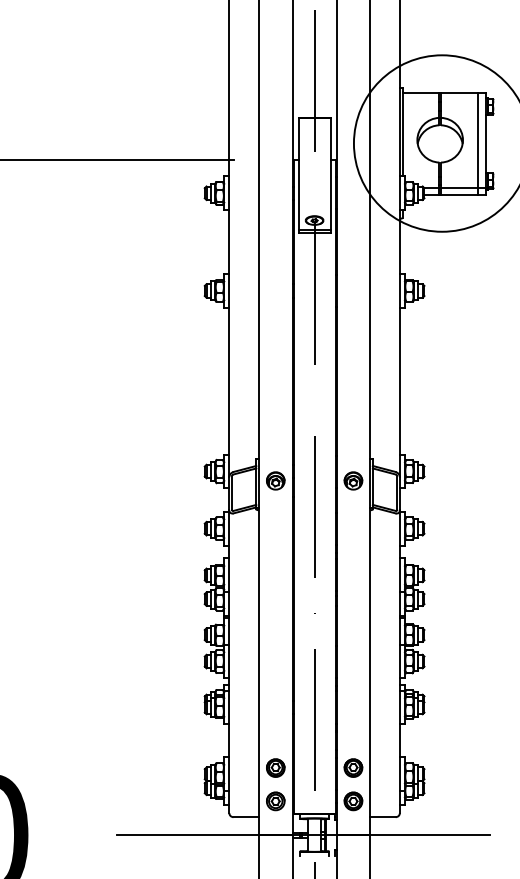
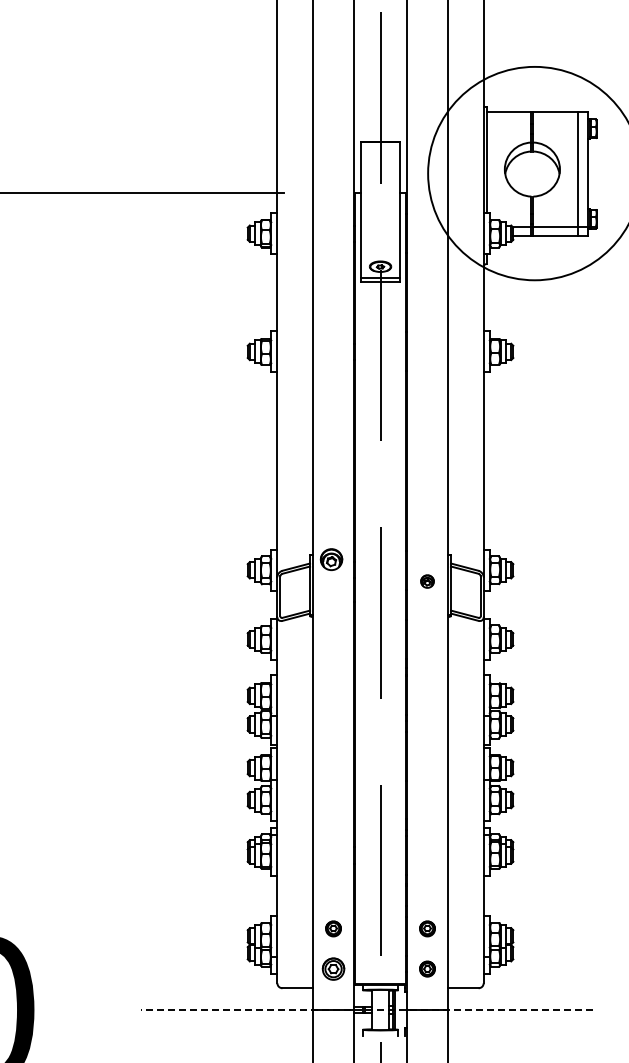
part: (275, 480) -> (331, 559), moved
part: (353, 480) -> (427, 581), size x0.6
part: (275, 767) -> (333, 928), size x0.7
part: (353, 767) -> (427, 928), size x0.7
part: (353, 800) -> (427, 968), size x0.7
line: (303, 835) -> (367, 1010), solid -> dashed

